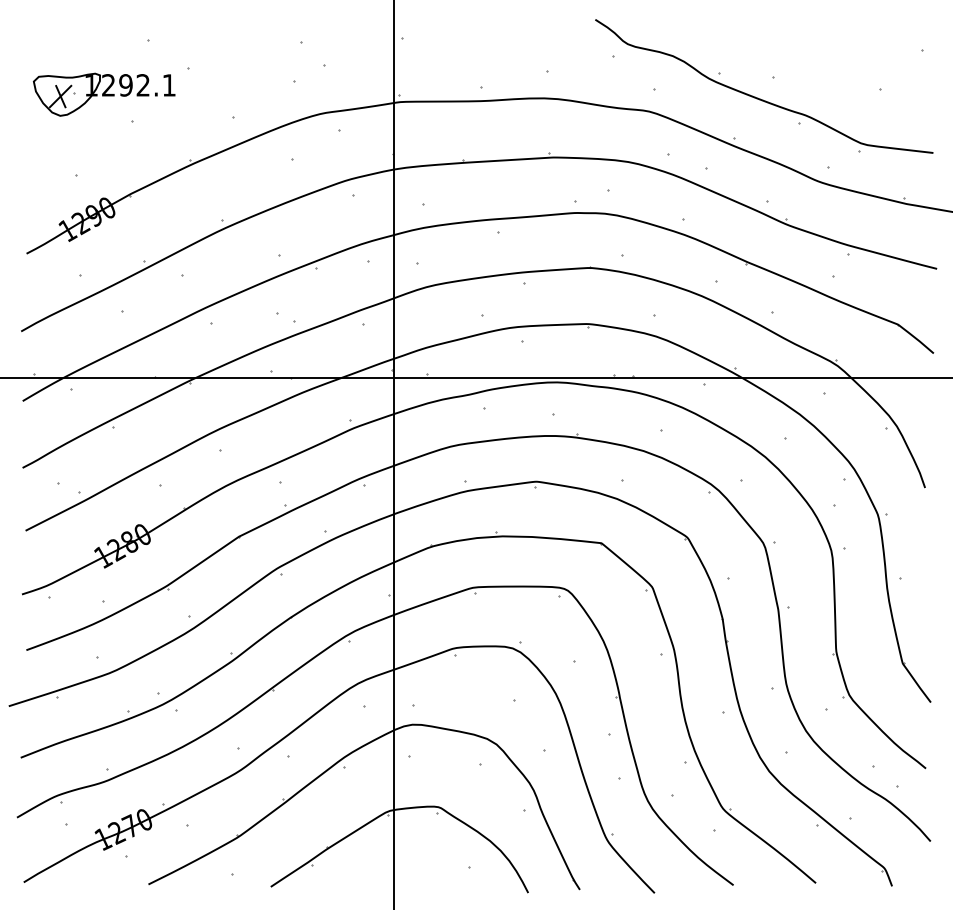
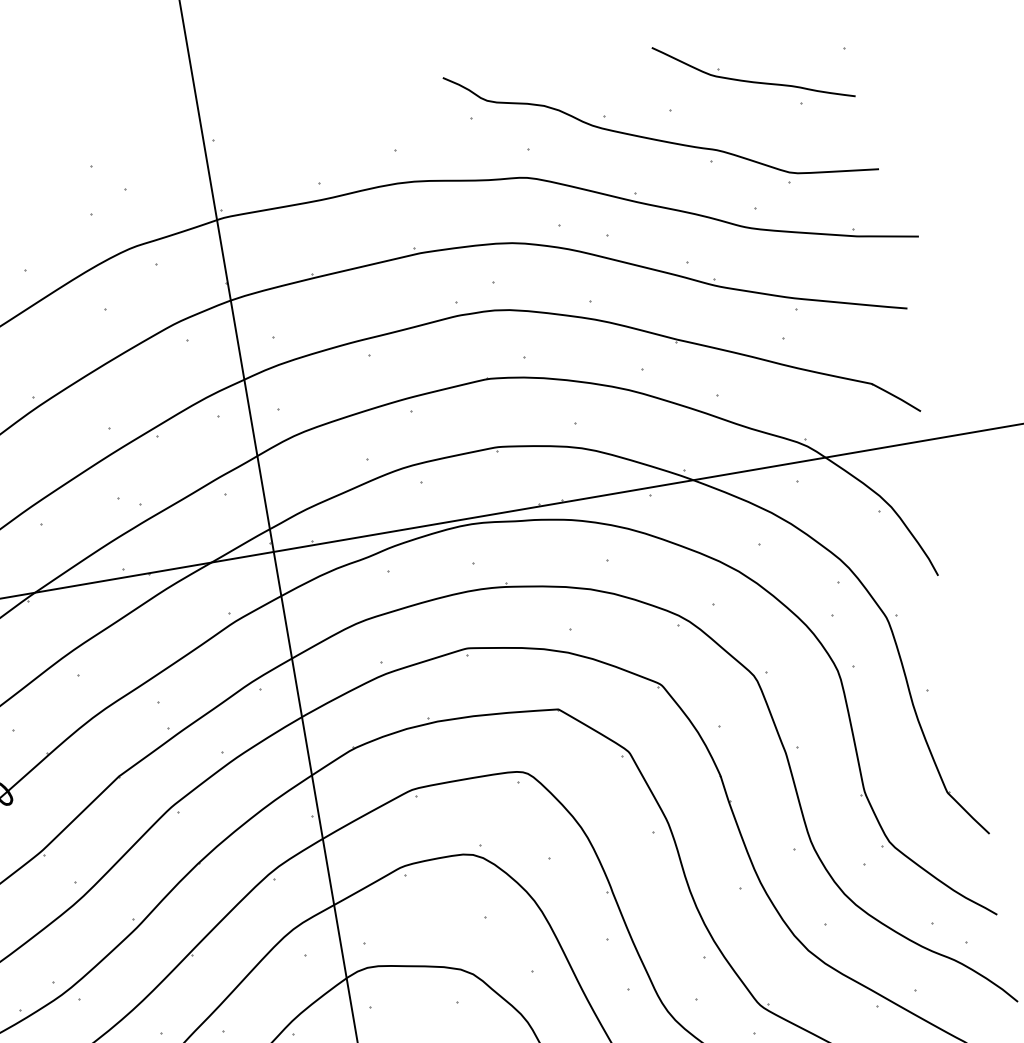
part: (843, 64) -> (752, 80), added

